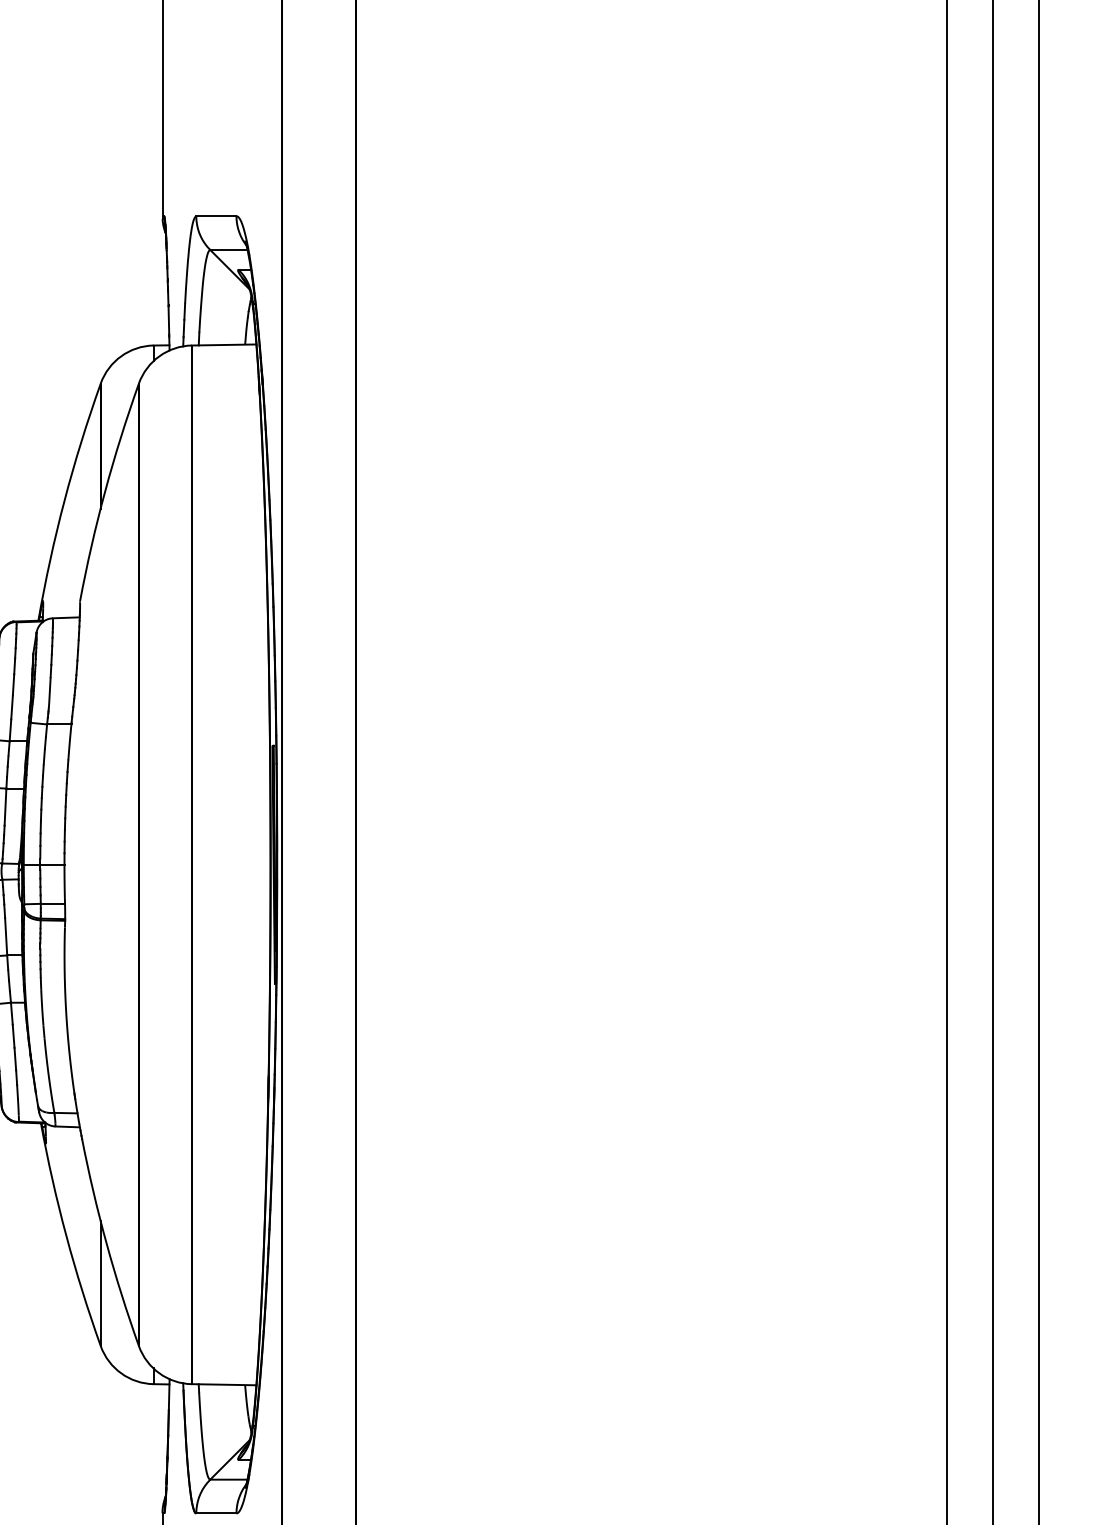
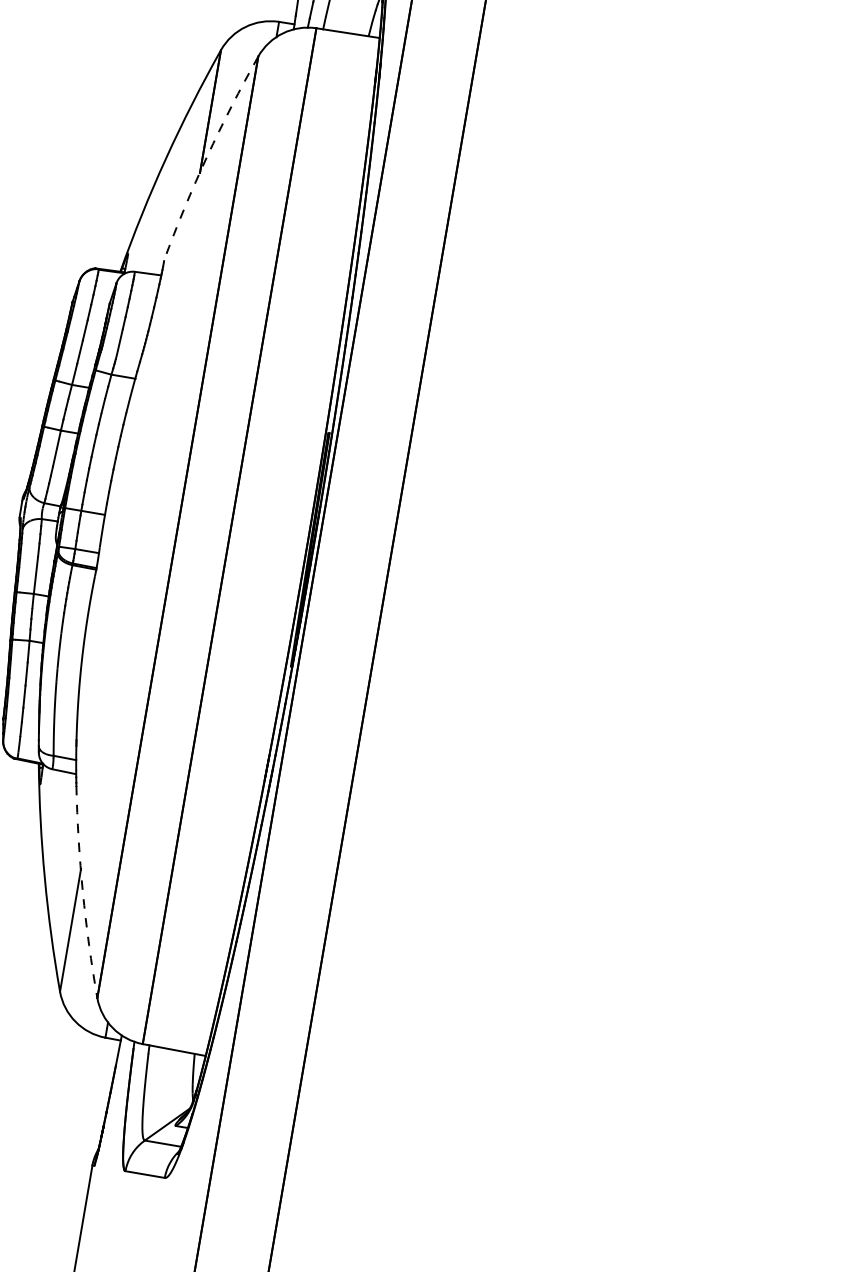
arc: (105, 491) -> (207, 156), solid -> dashed
arc: (106, 1243) -> (82, 892), solid -> dashed

